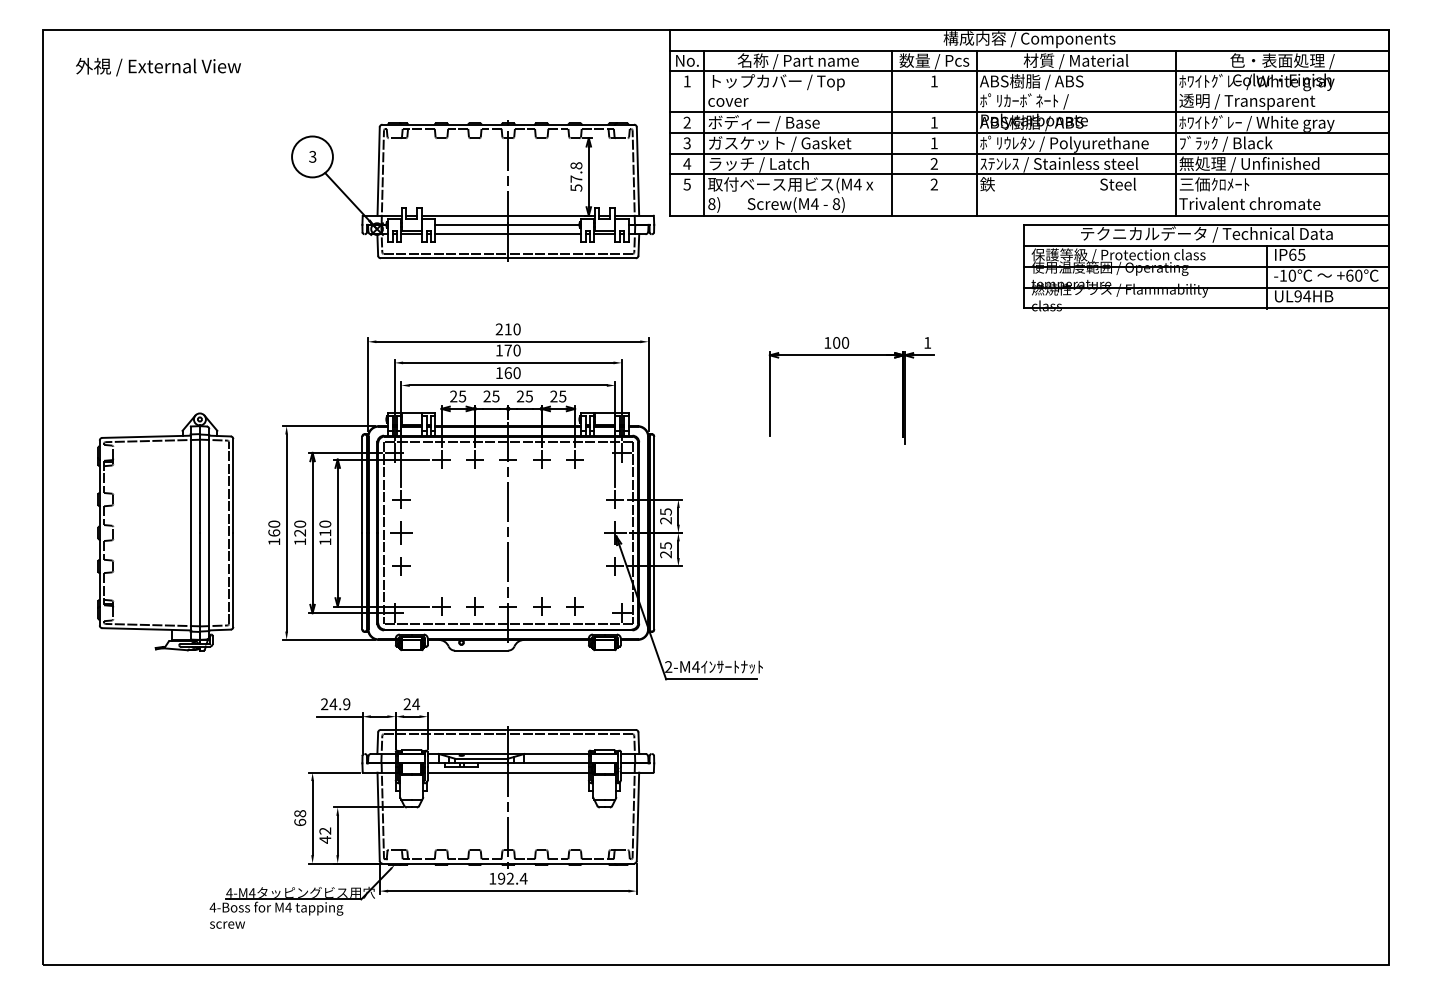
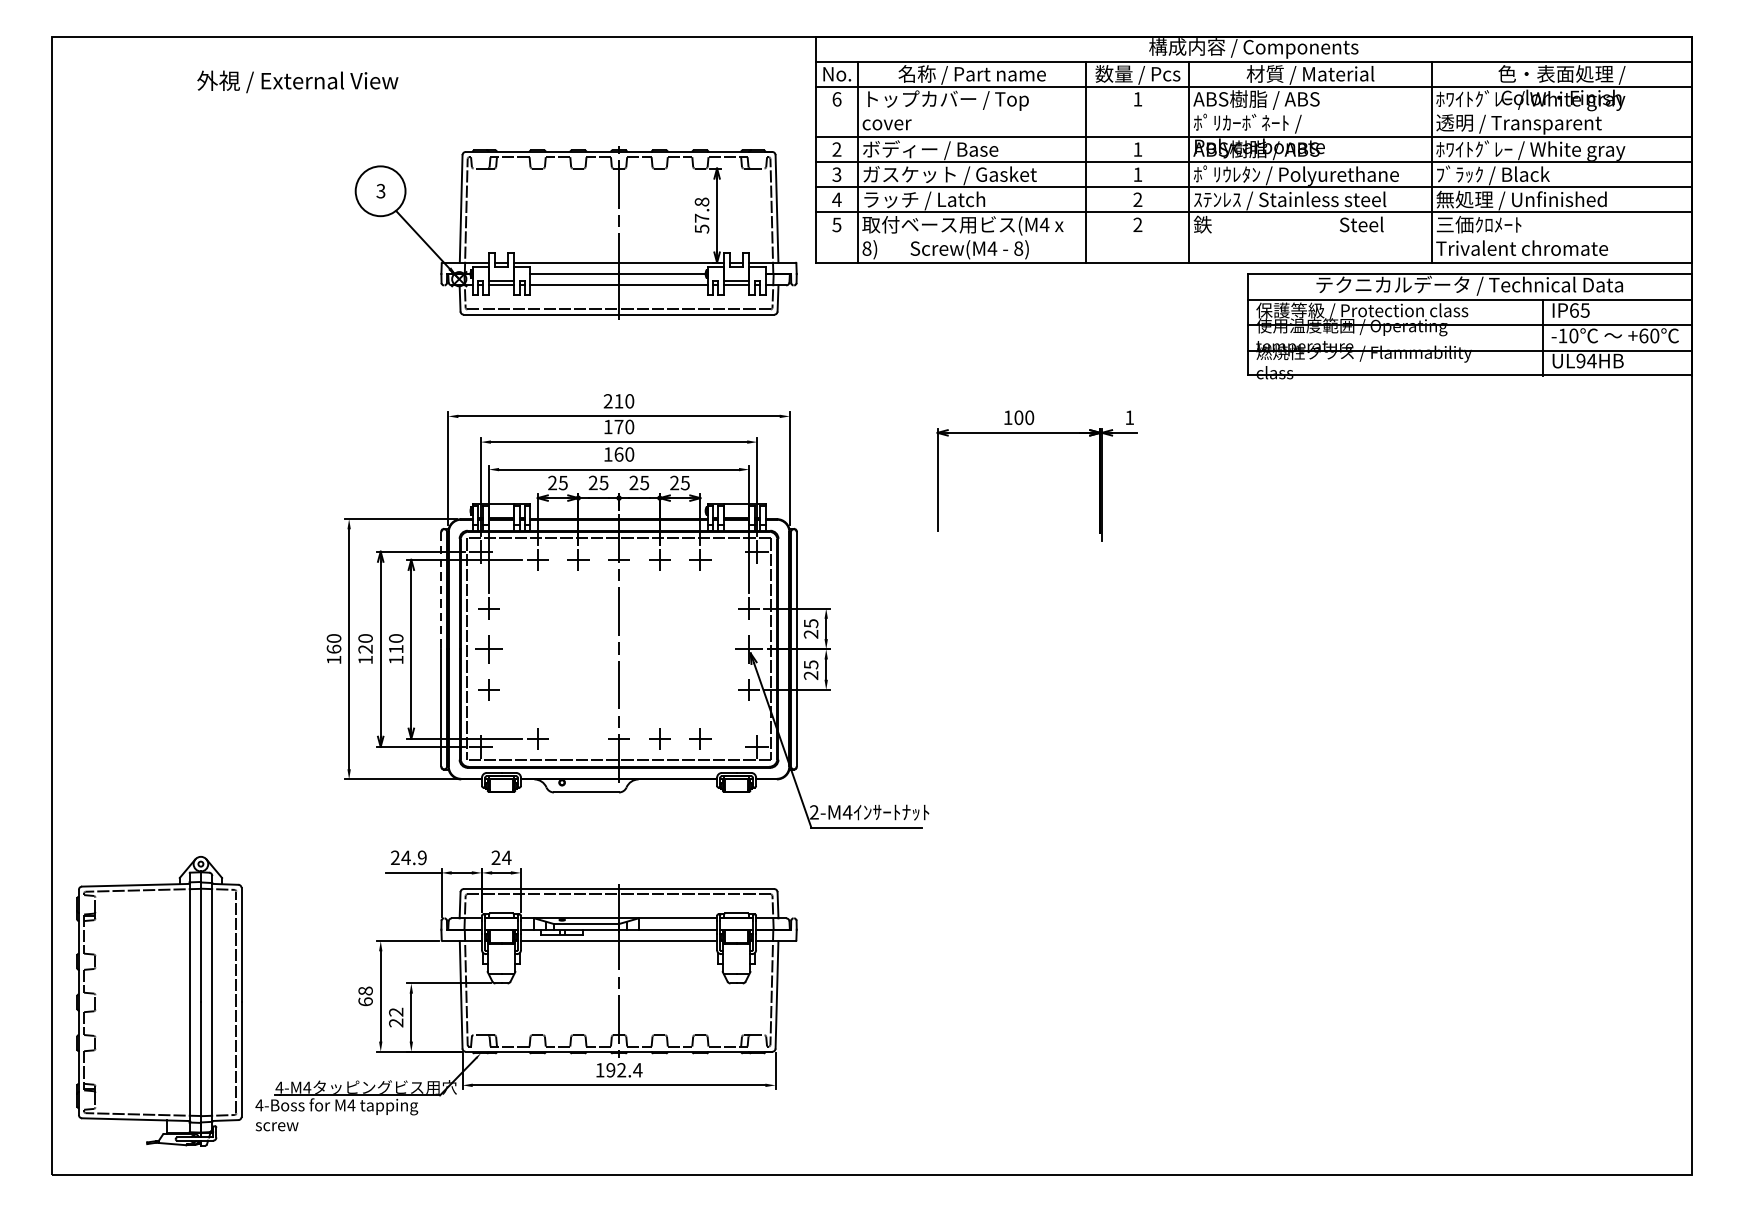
text: (158, 67) -> (297, 82), moved
text: (686, 81) -> (836, 99), 1 -> 6
line: (362, 485) -> (441, 591), solid -> dashed
part: (165, 531) -> (158, 1000), moved
part: (474, 606) -> (577, 738), removed
text: (325, 839) -> (396, 1022), 42 -> 22

